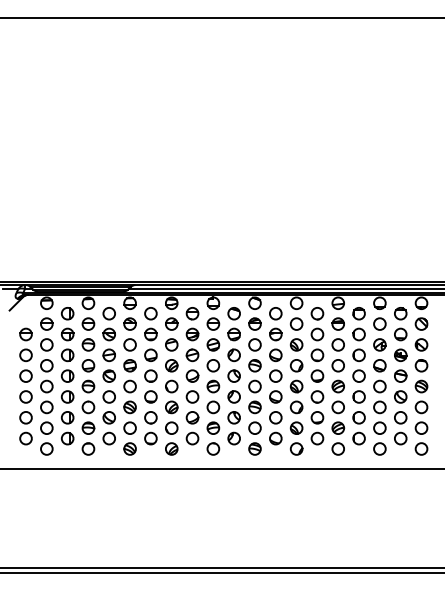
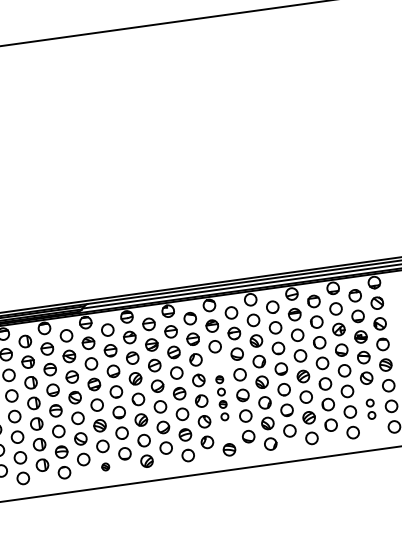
part: (254, 396) -> (221, 397), size x0.6
part: (400, 428) -> (370, 409), size x0.6
part: (129, 448) -> (105, 466), size x0.6

